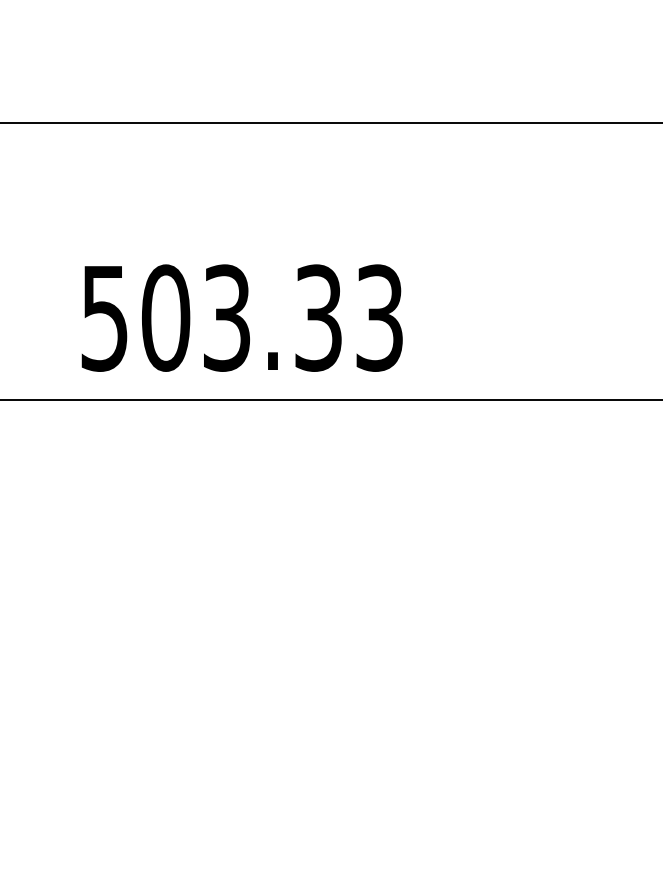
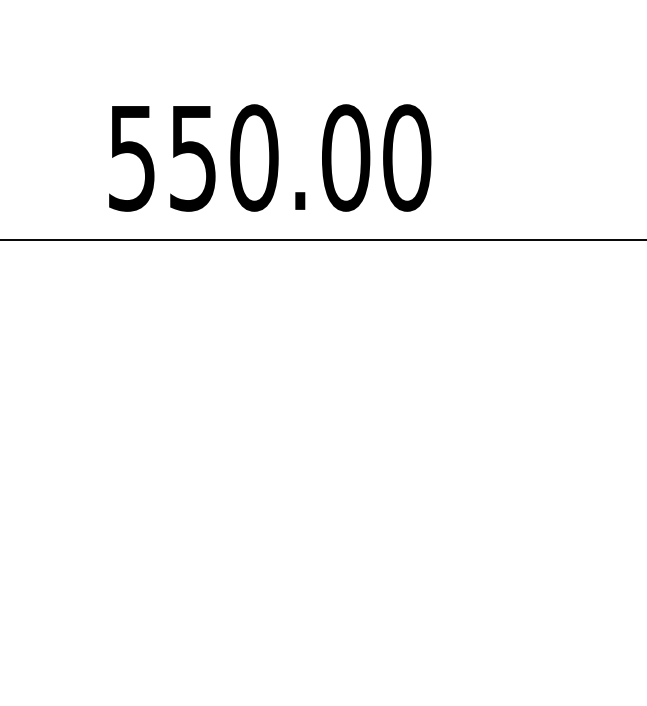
text: (273, 317) -> (300, 157), 503.33 -> 550.00

